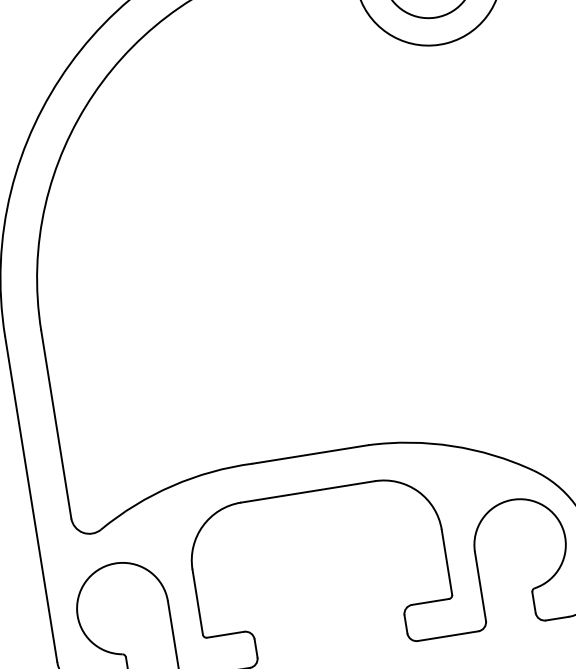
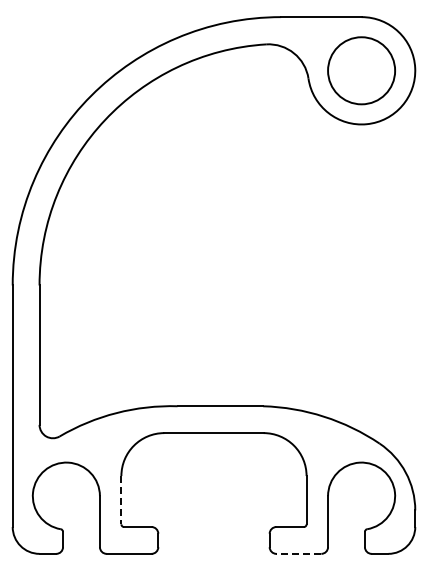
line: (197, 602) -> (121, 500), solid -> dashed
line: (447, 635) -> (298, 553), solid -> dashed

